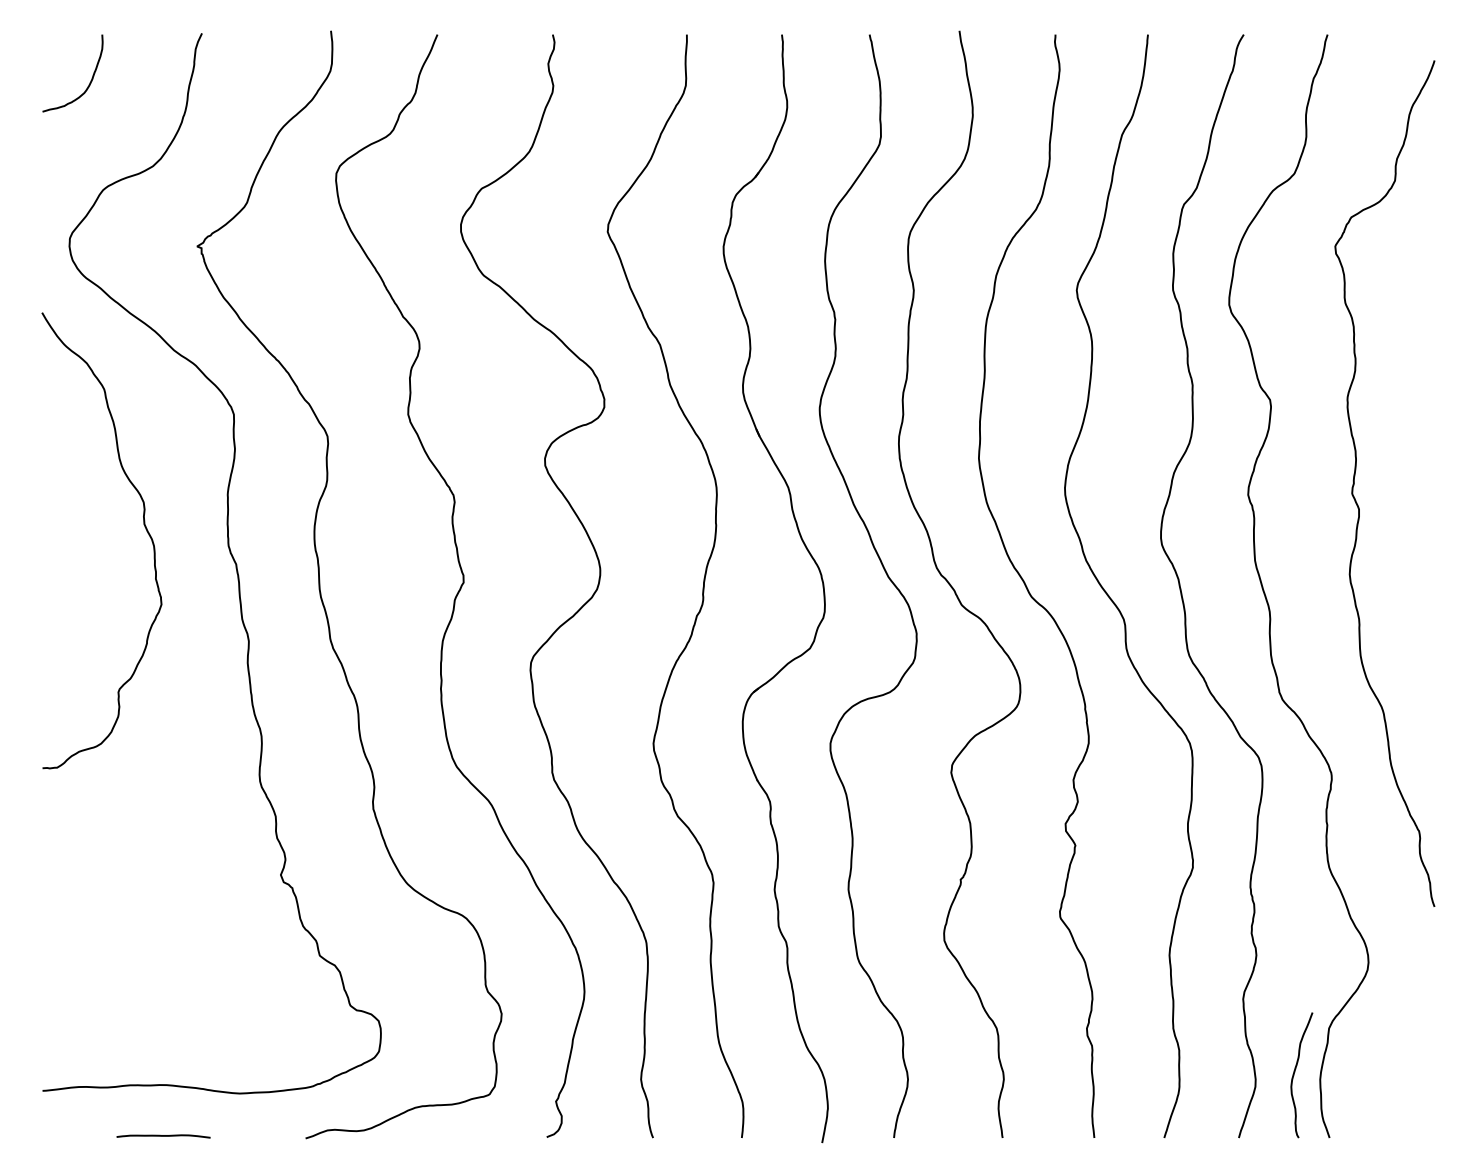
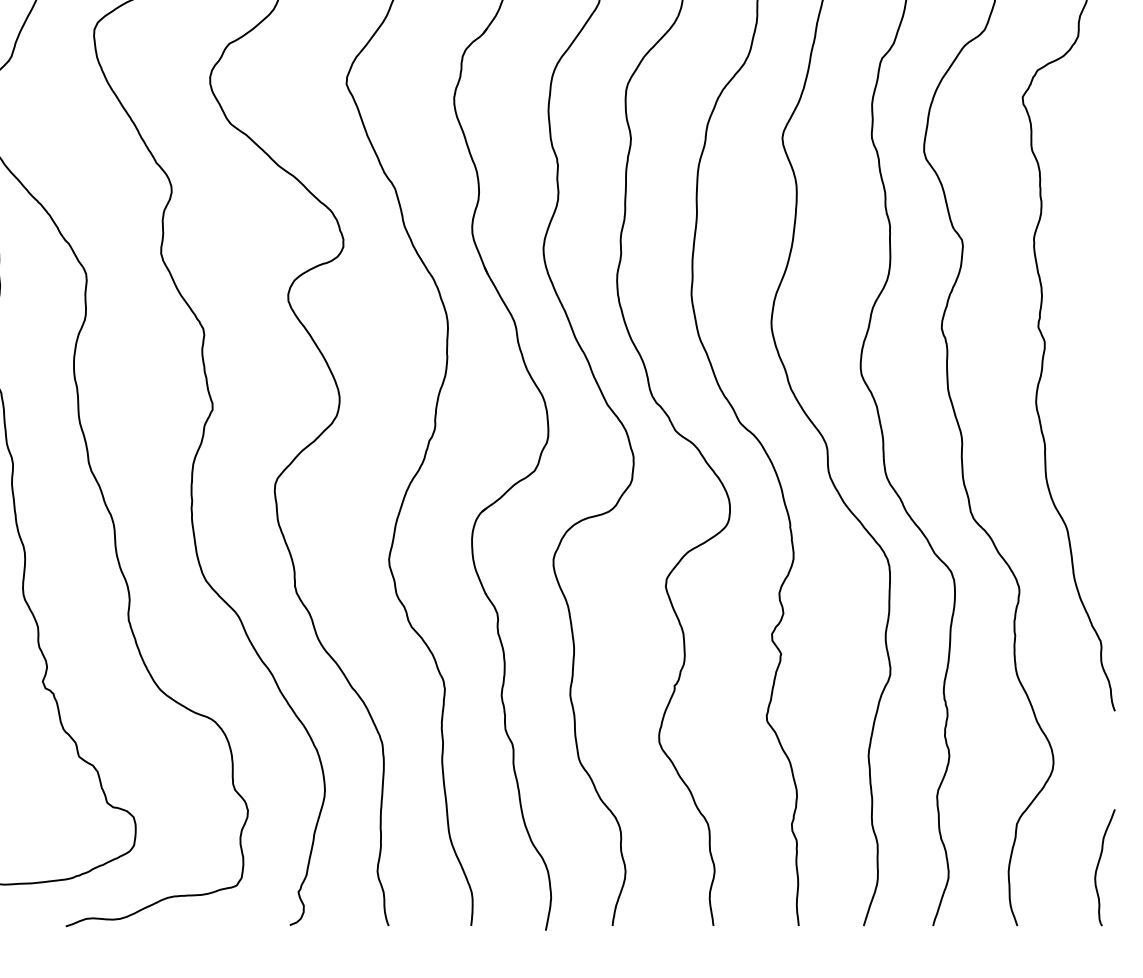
curve: (1295, 1072) -> (1099, 865), moved

